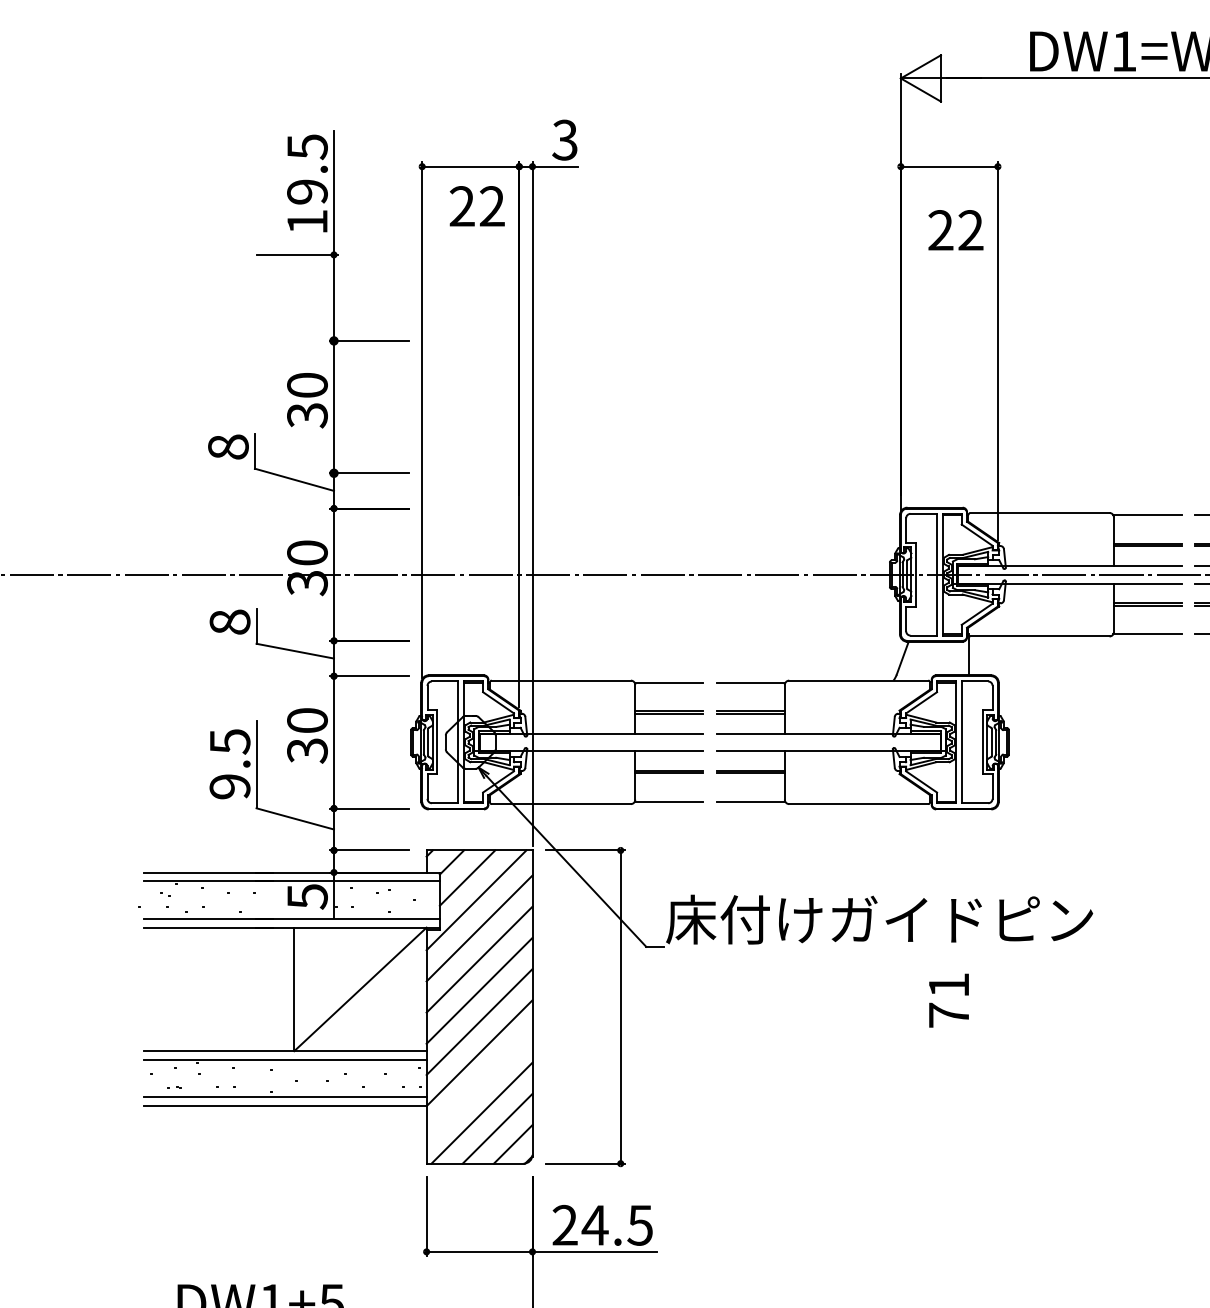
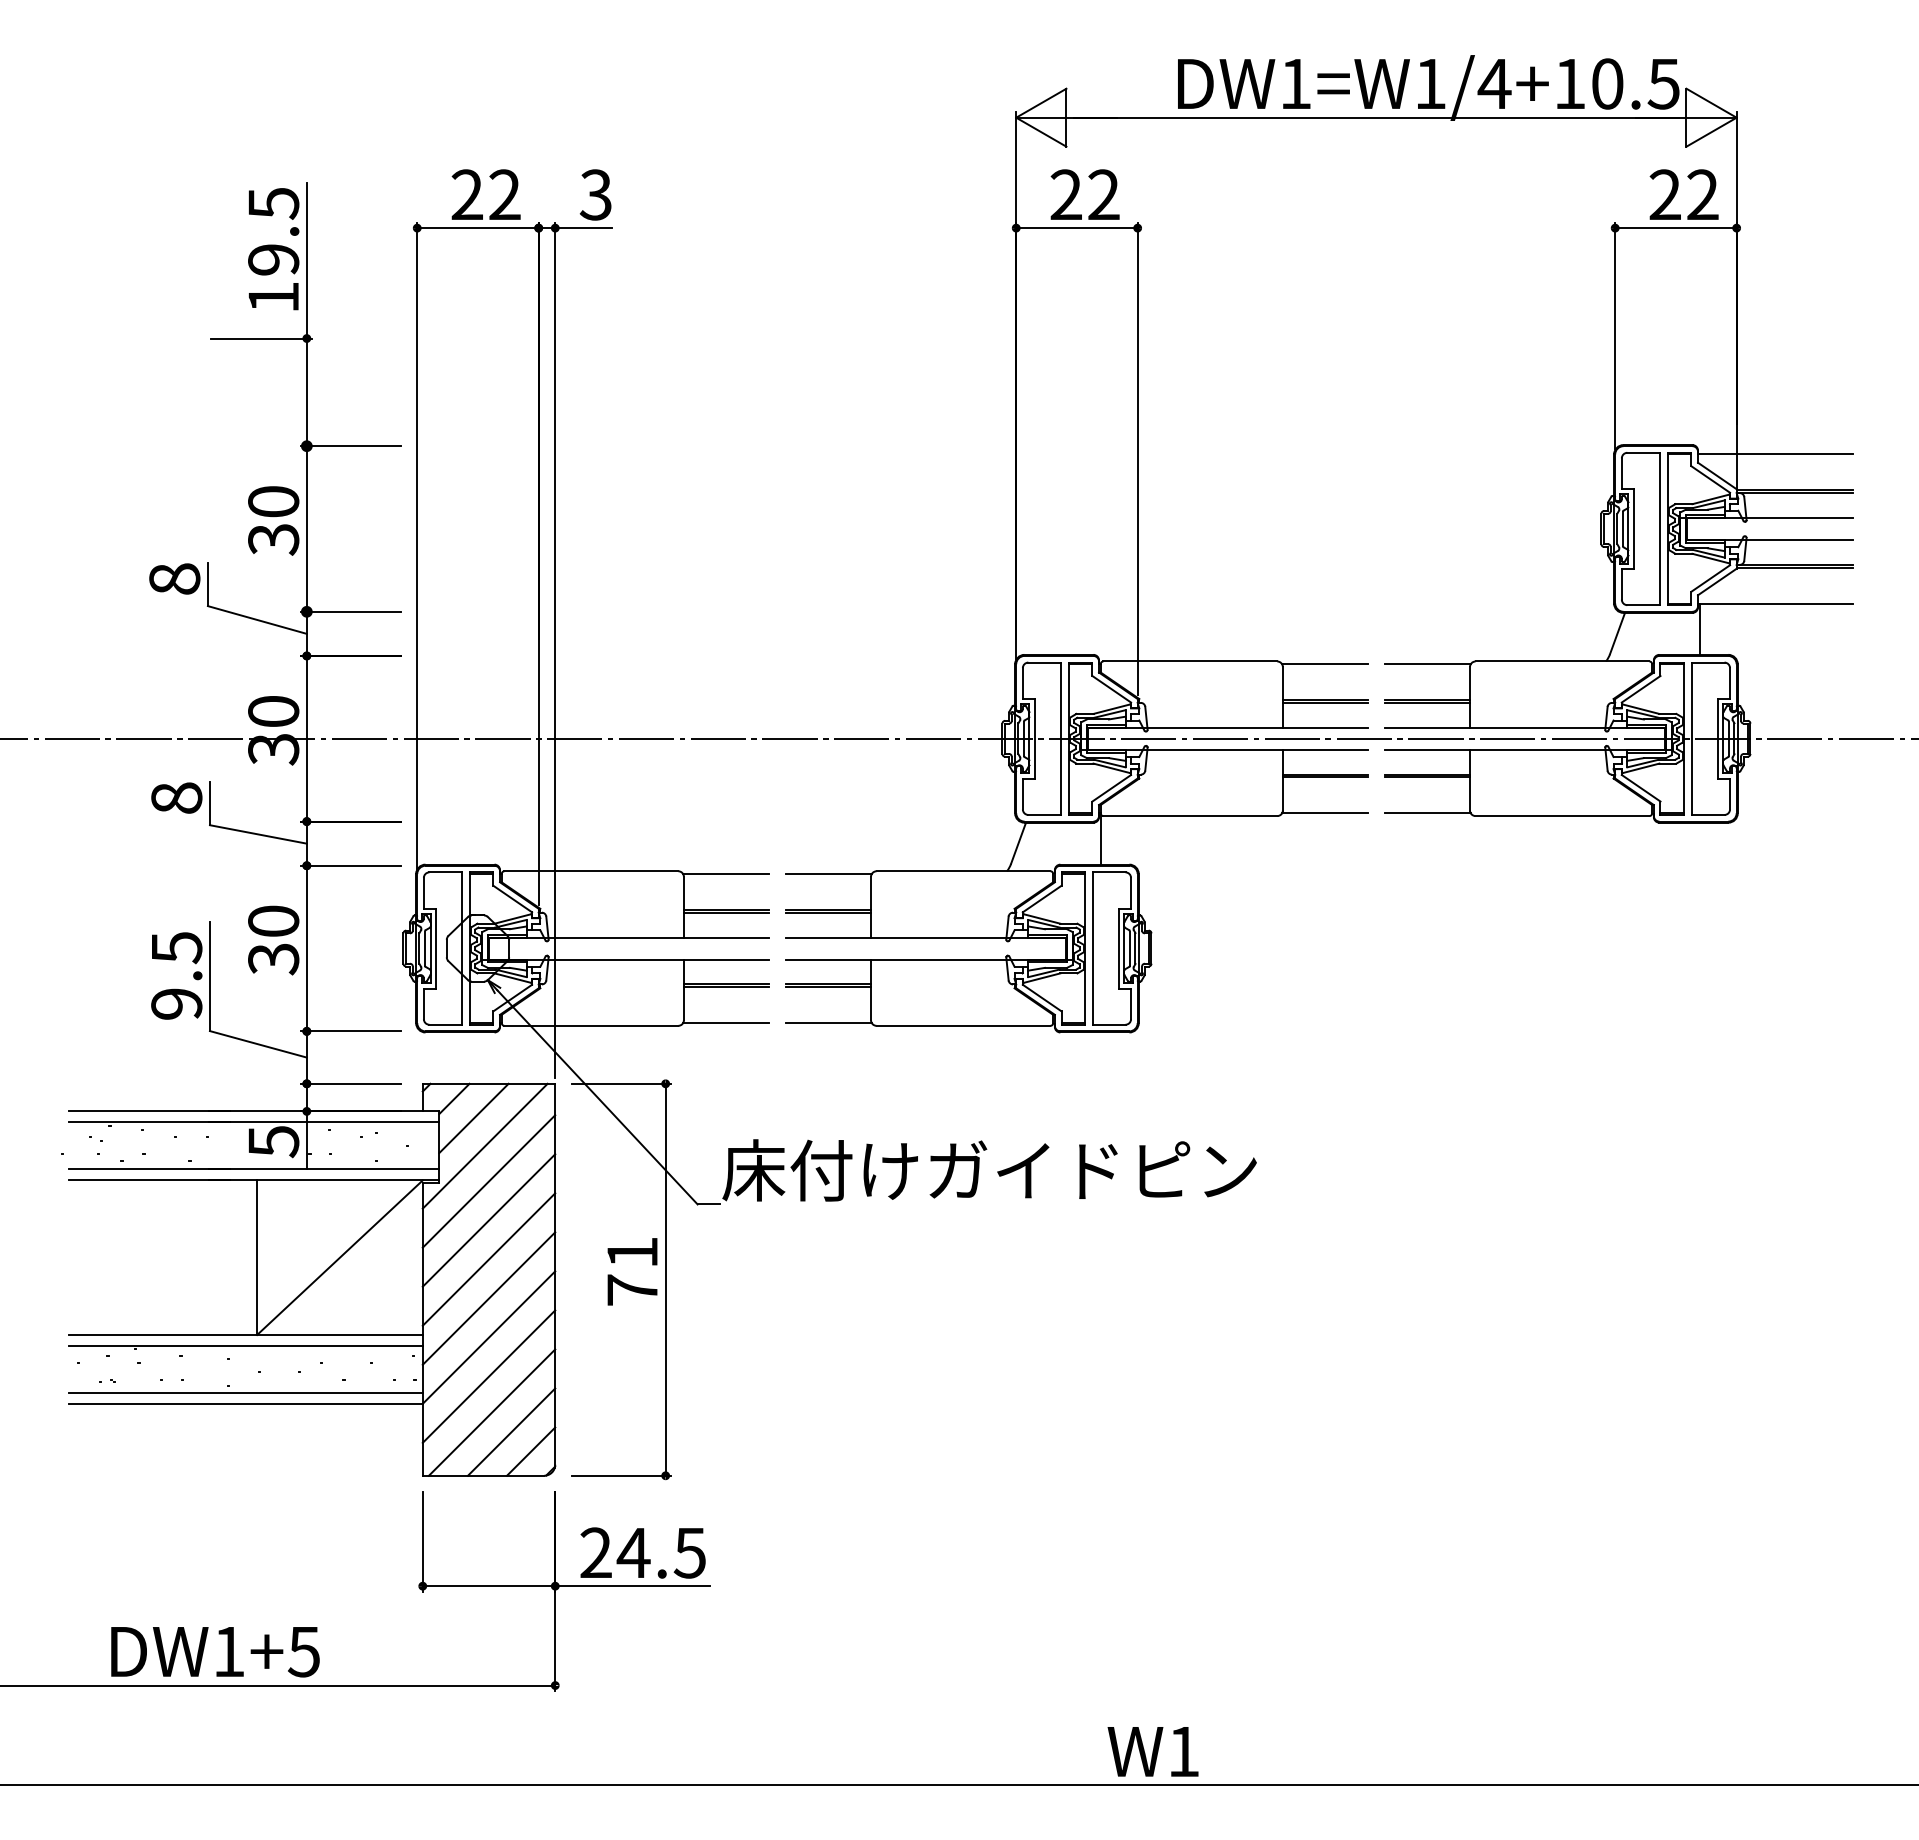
text: (476, 206) -> (485, 194), moved
text: (955, 230) -> (1084, 194), moved
text: (949, 1000) -> (632, 1271), moved
line: (479, 1084) -> (488, 1376), added

